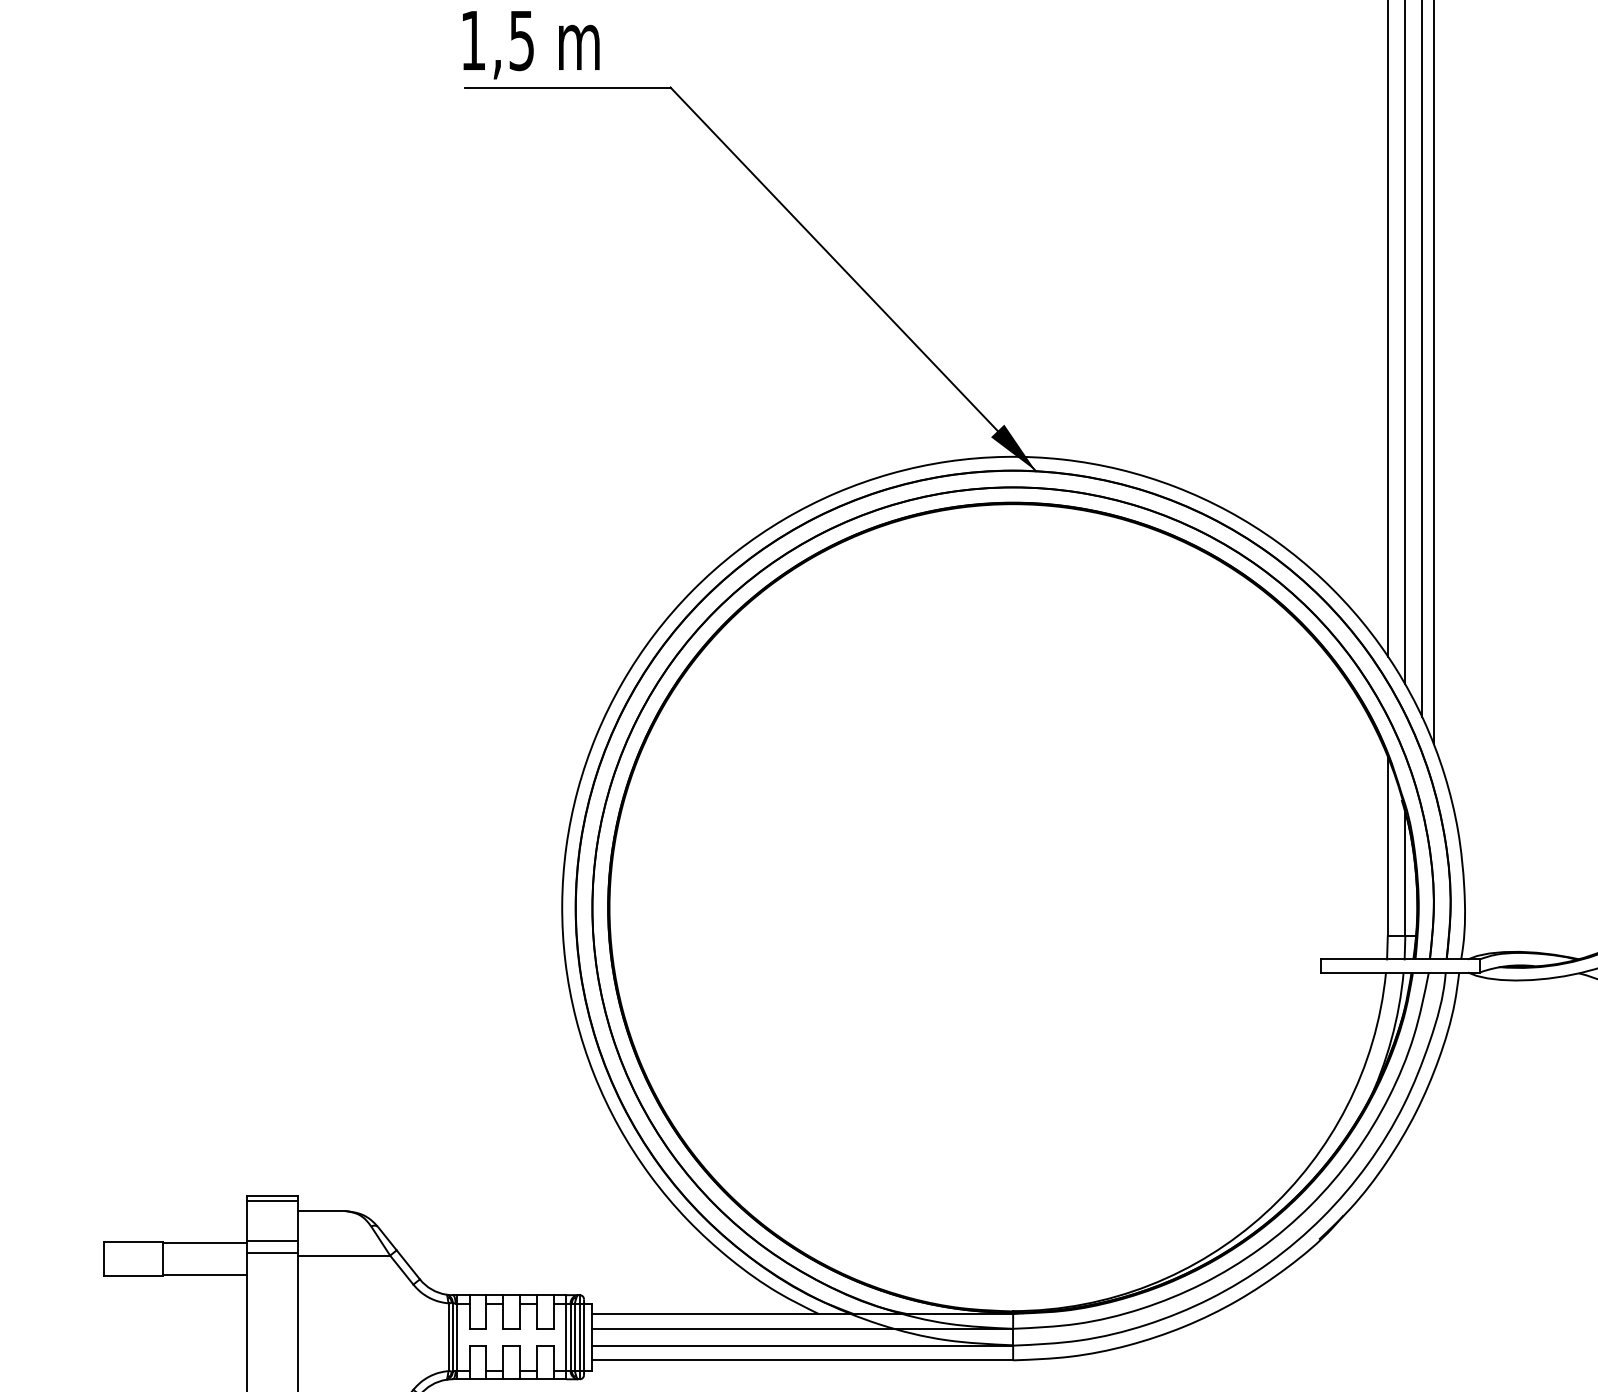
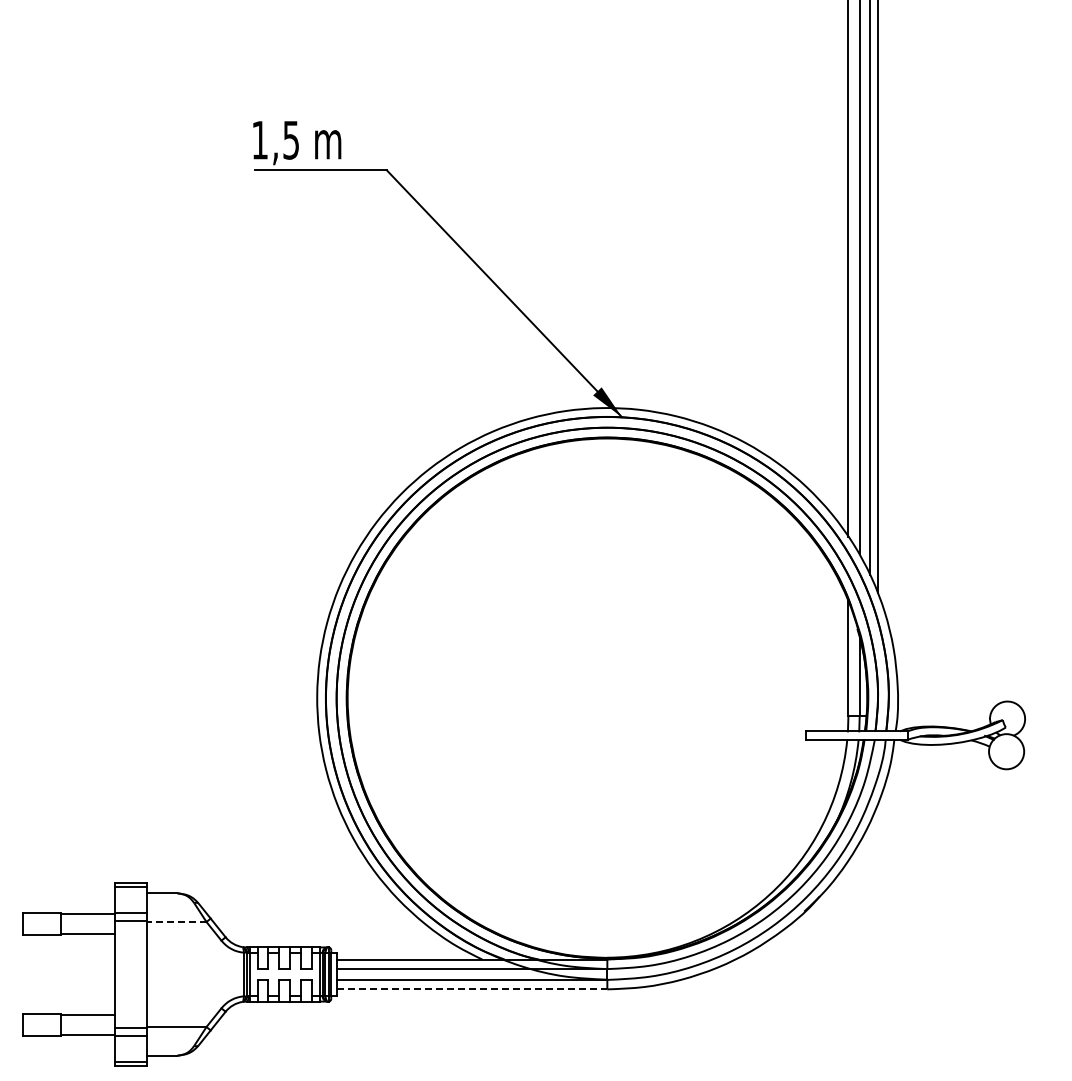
line: (343, 1254) -> (176, 921), solid -> dashed
line: (803, 1360) -> (472, 989), solid -> dashed

